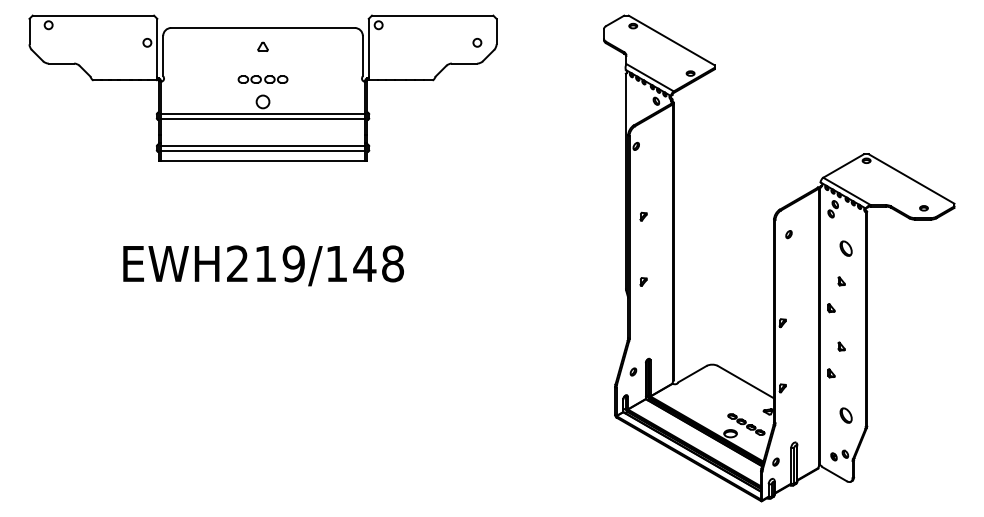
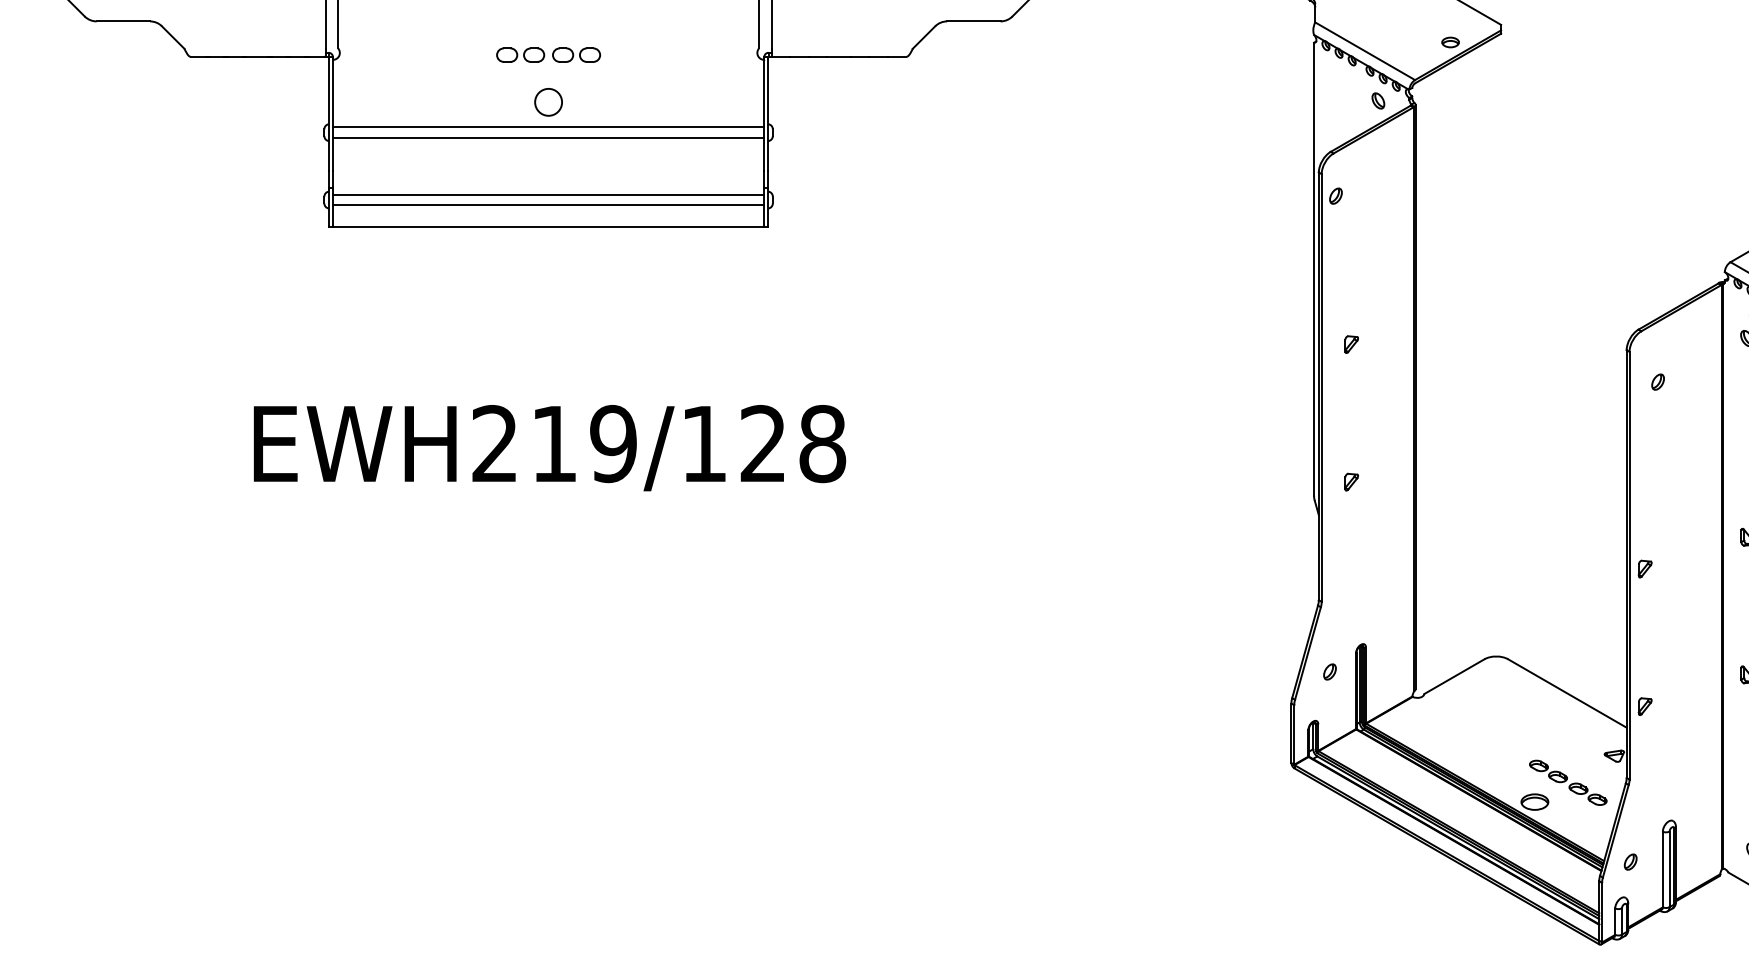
text: (364, 263) -> (762, 443), EWH219/148 -> EWH219/128

